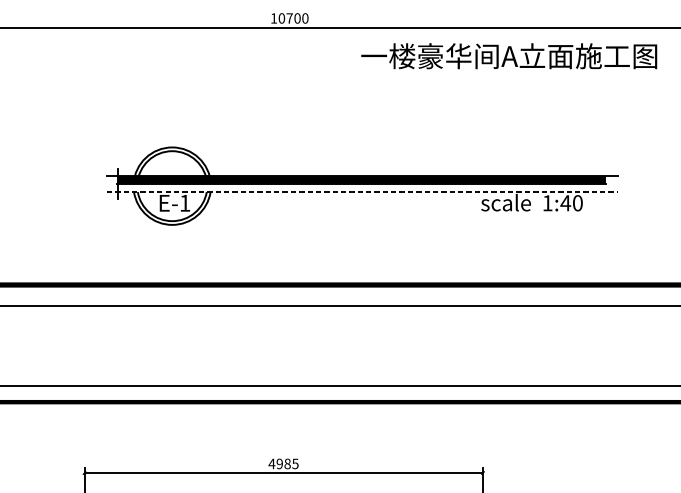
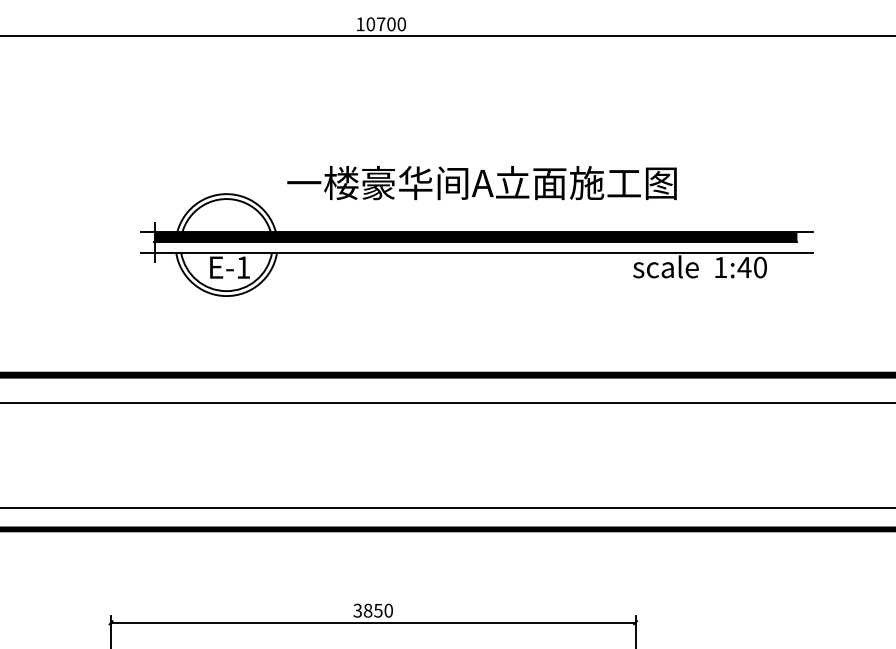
text: (508, 56) -> (481, 183), moved
line: (362, 192) -> (477, 253), dashed -> solid
text: (283, 463) -> (372, 610), 4985 -> 3850

